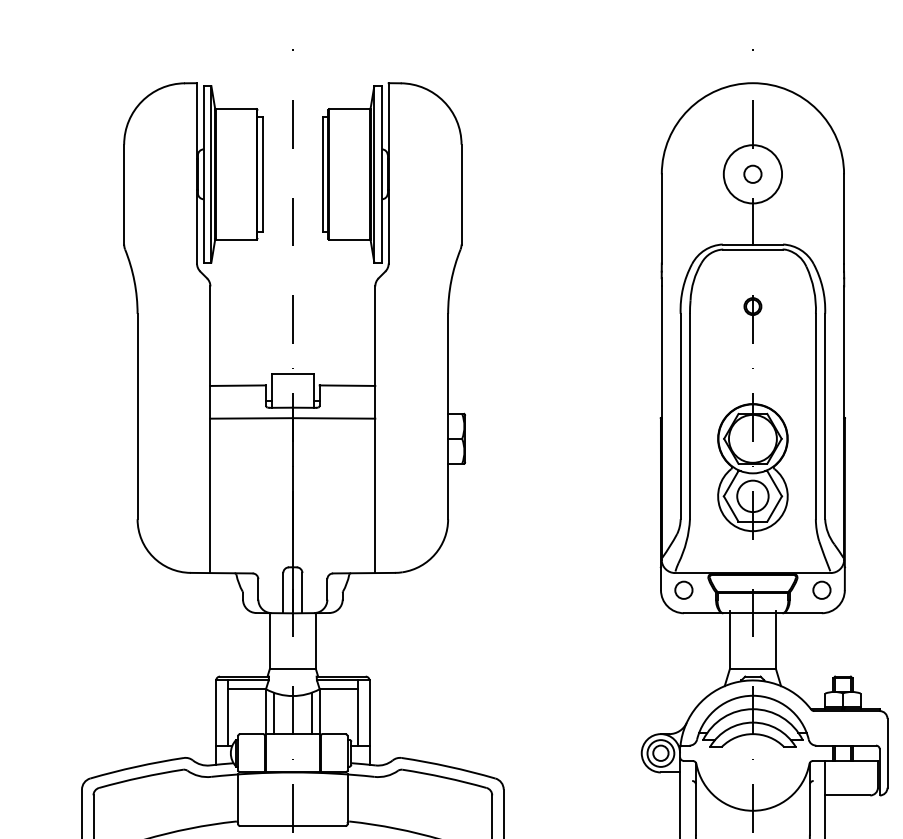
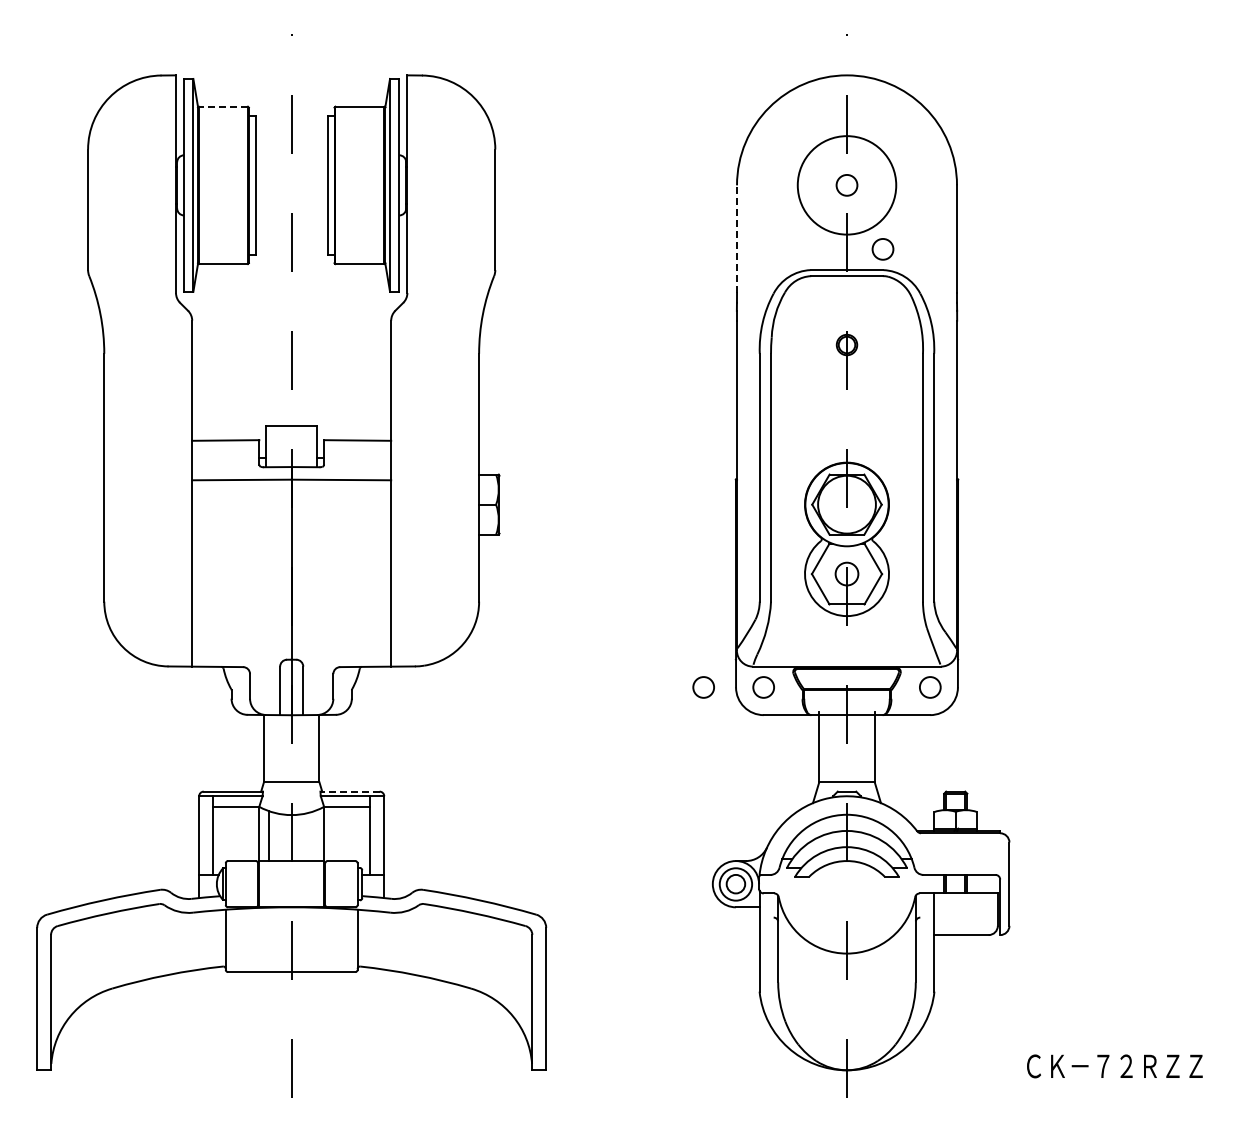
line: (236, 108) -> (223, 106), solid -> dashed
circle: (752, 174) -> (846, 185), size x1.4
line: (662, 219) -> (737, 239), solid -> dashed
circle: (782, 227) -> (882, 249), added
circle: (752, 496) -> (846, 574), size x0.6
circle: (634, 590) -> (703, 687), added
line: (341, 676) -> (350, 791), solid -> dashed
line: (311, 713) -> (314, 836), removed

